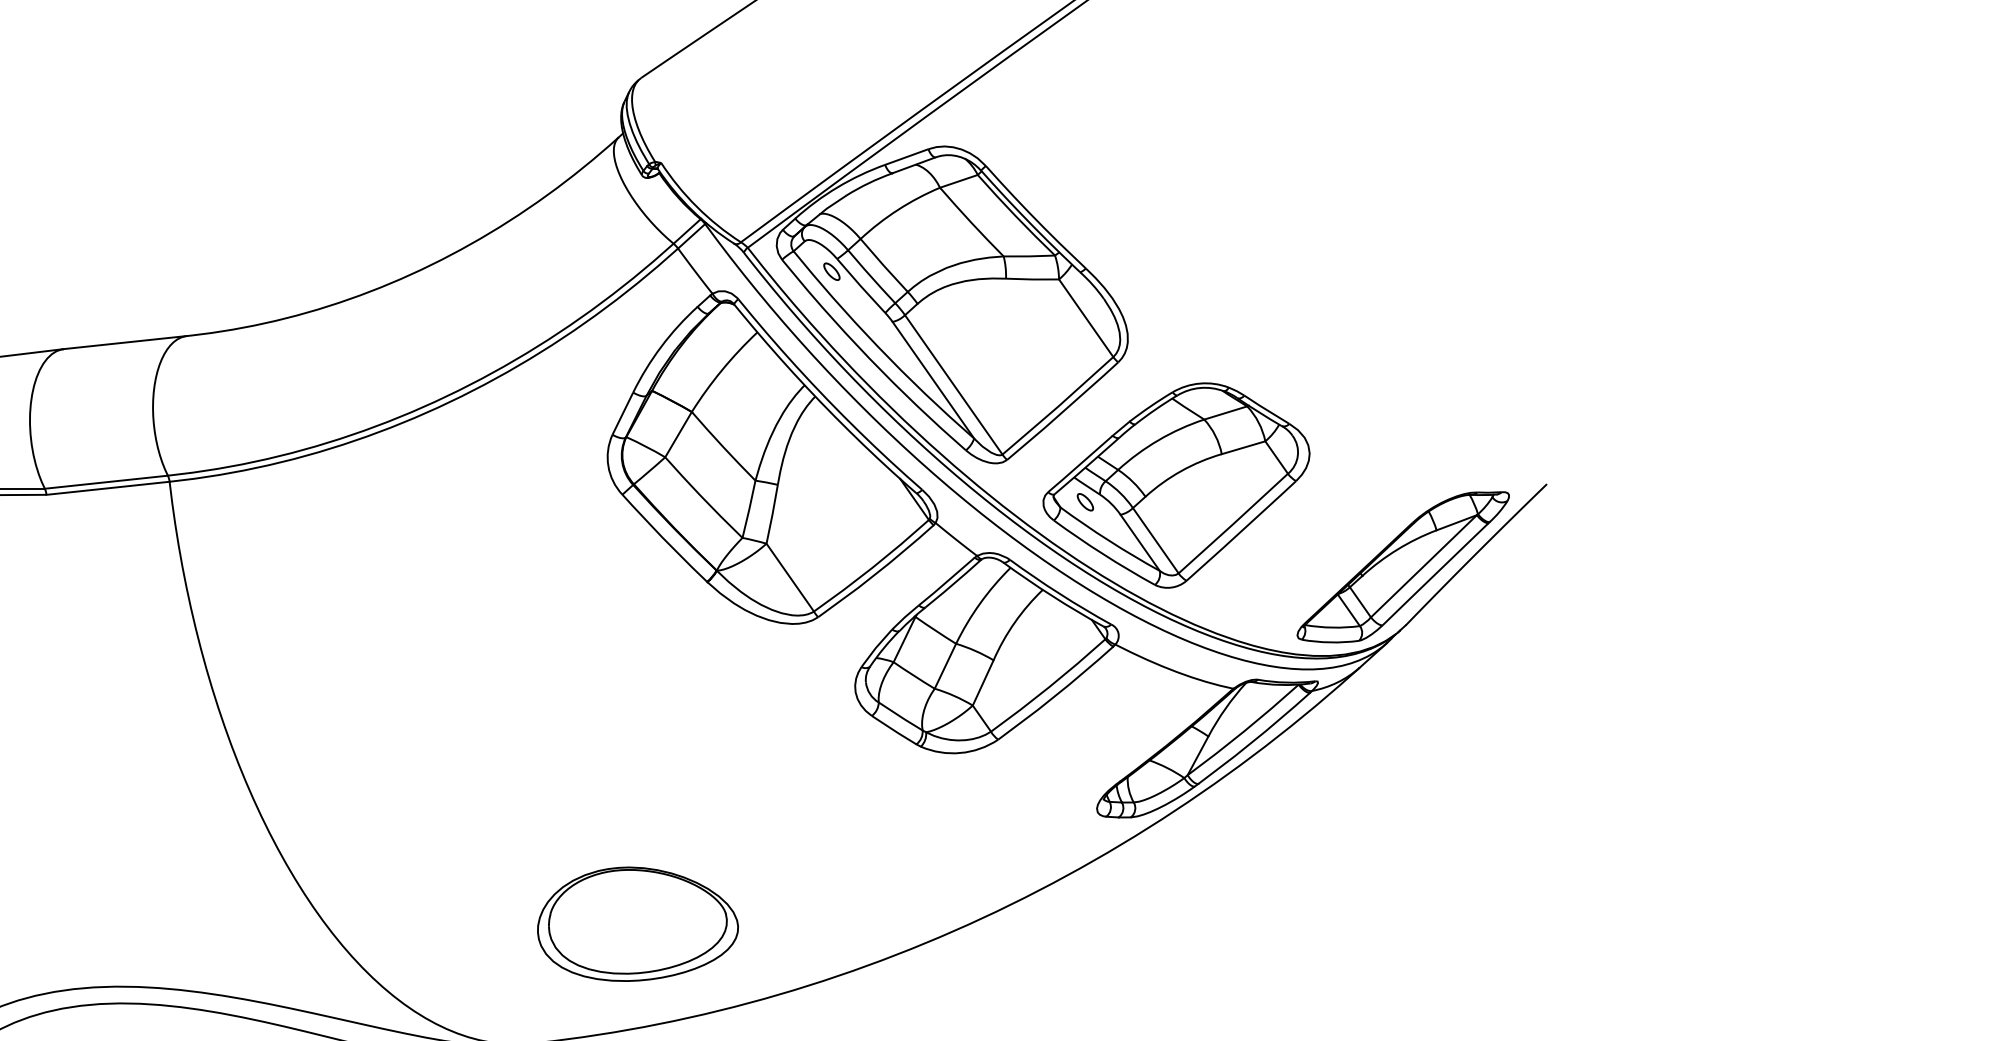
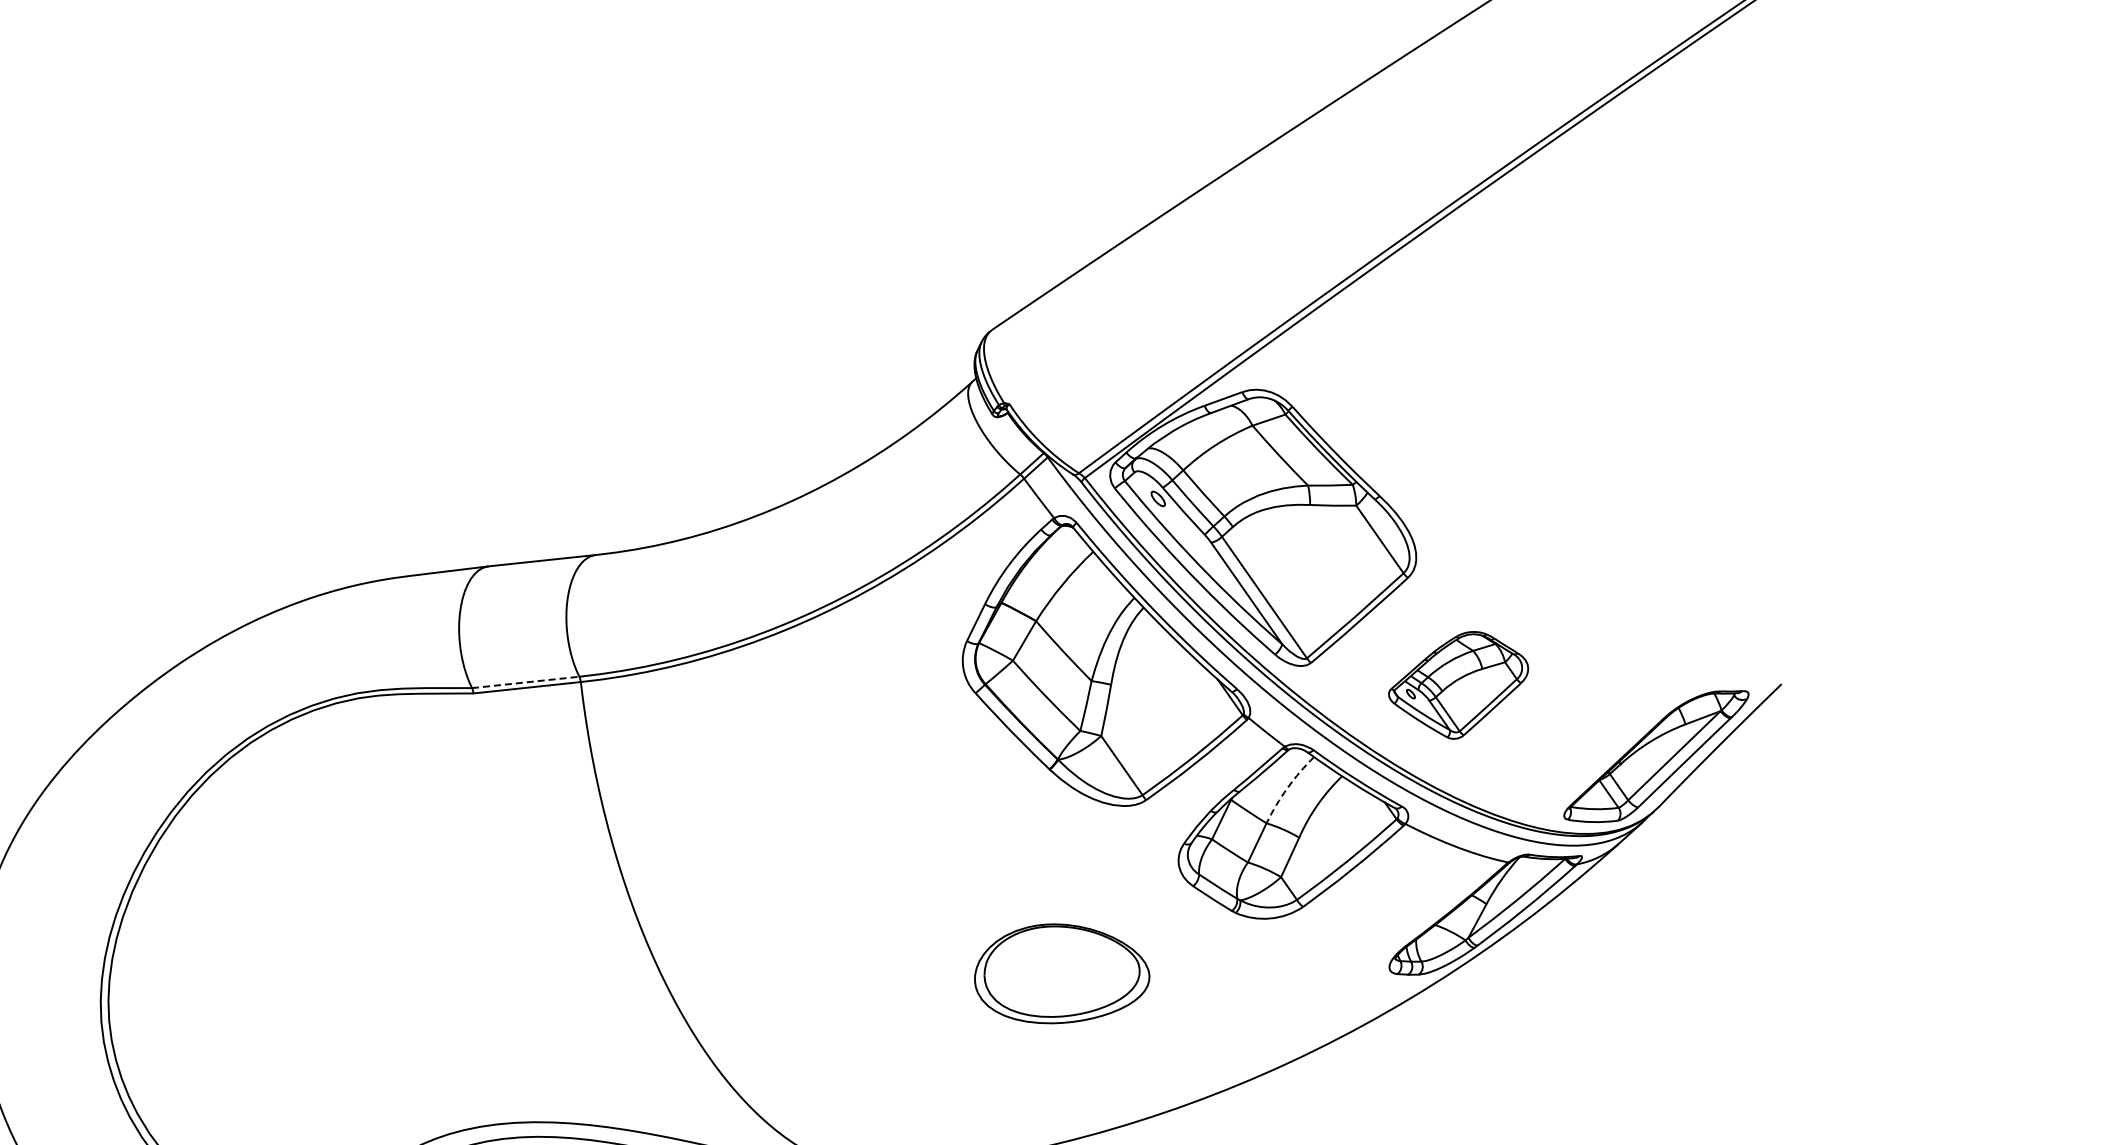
line: (106, 482) -> (525, 682), solid -> dashed
part: (1176, 485) -> (1458, 685), size x0.6
arc: (980, 603) -> (1287, 788), solid -> dashed
part: (638, 923) -> (1062, 973), moved

